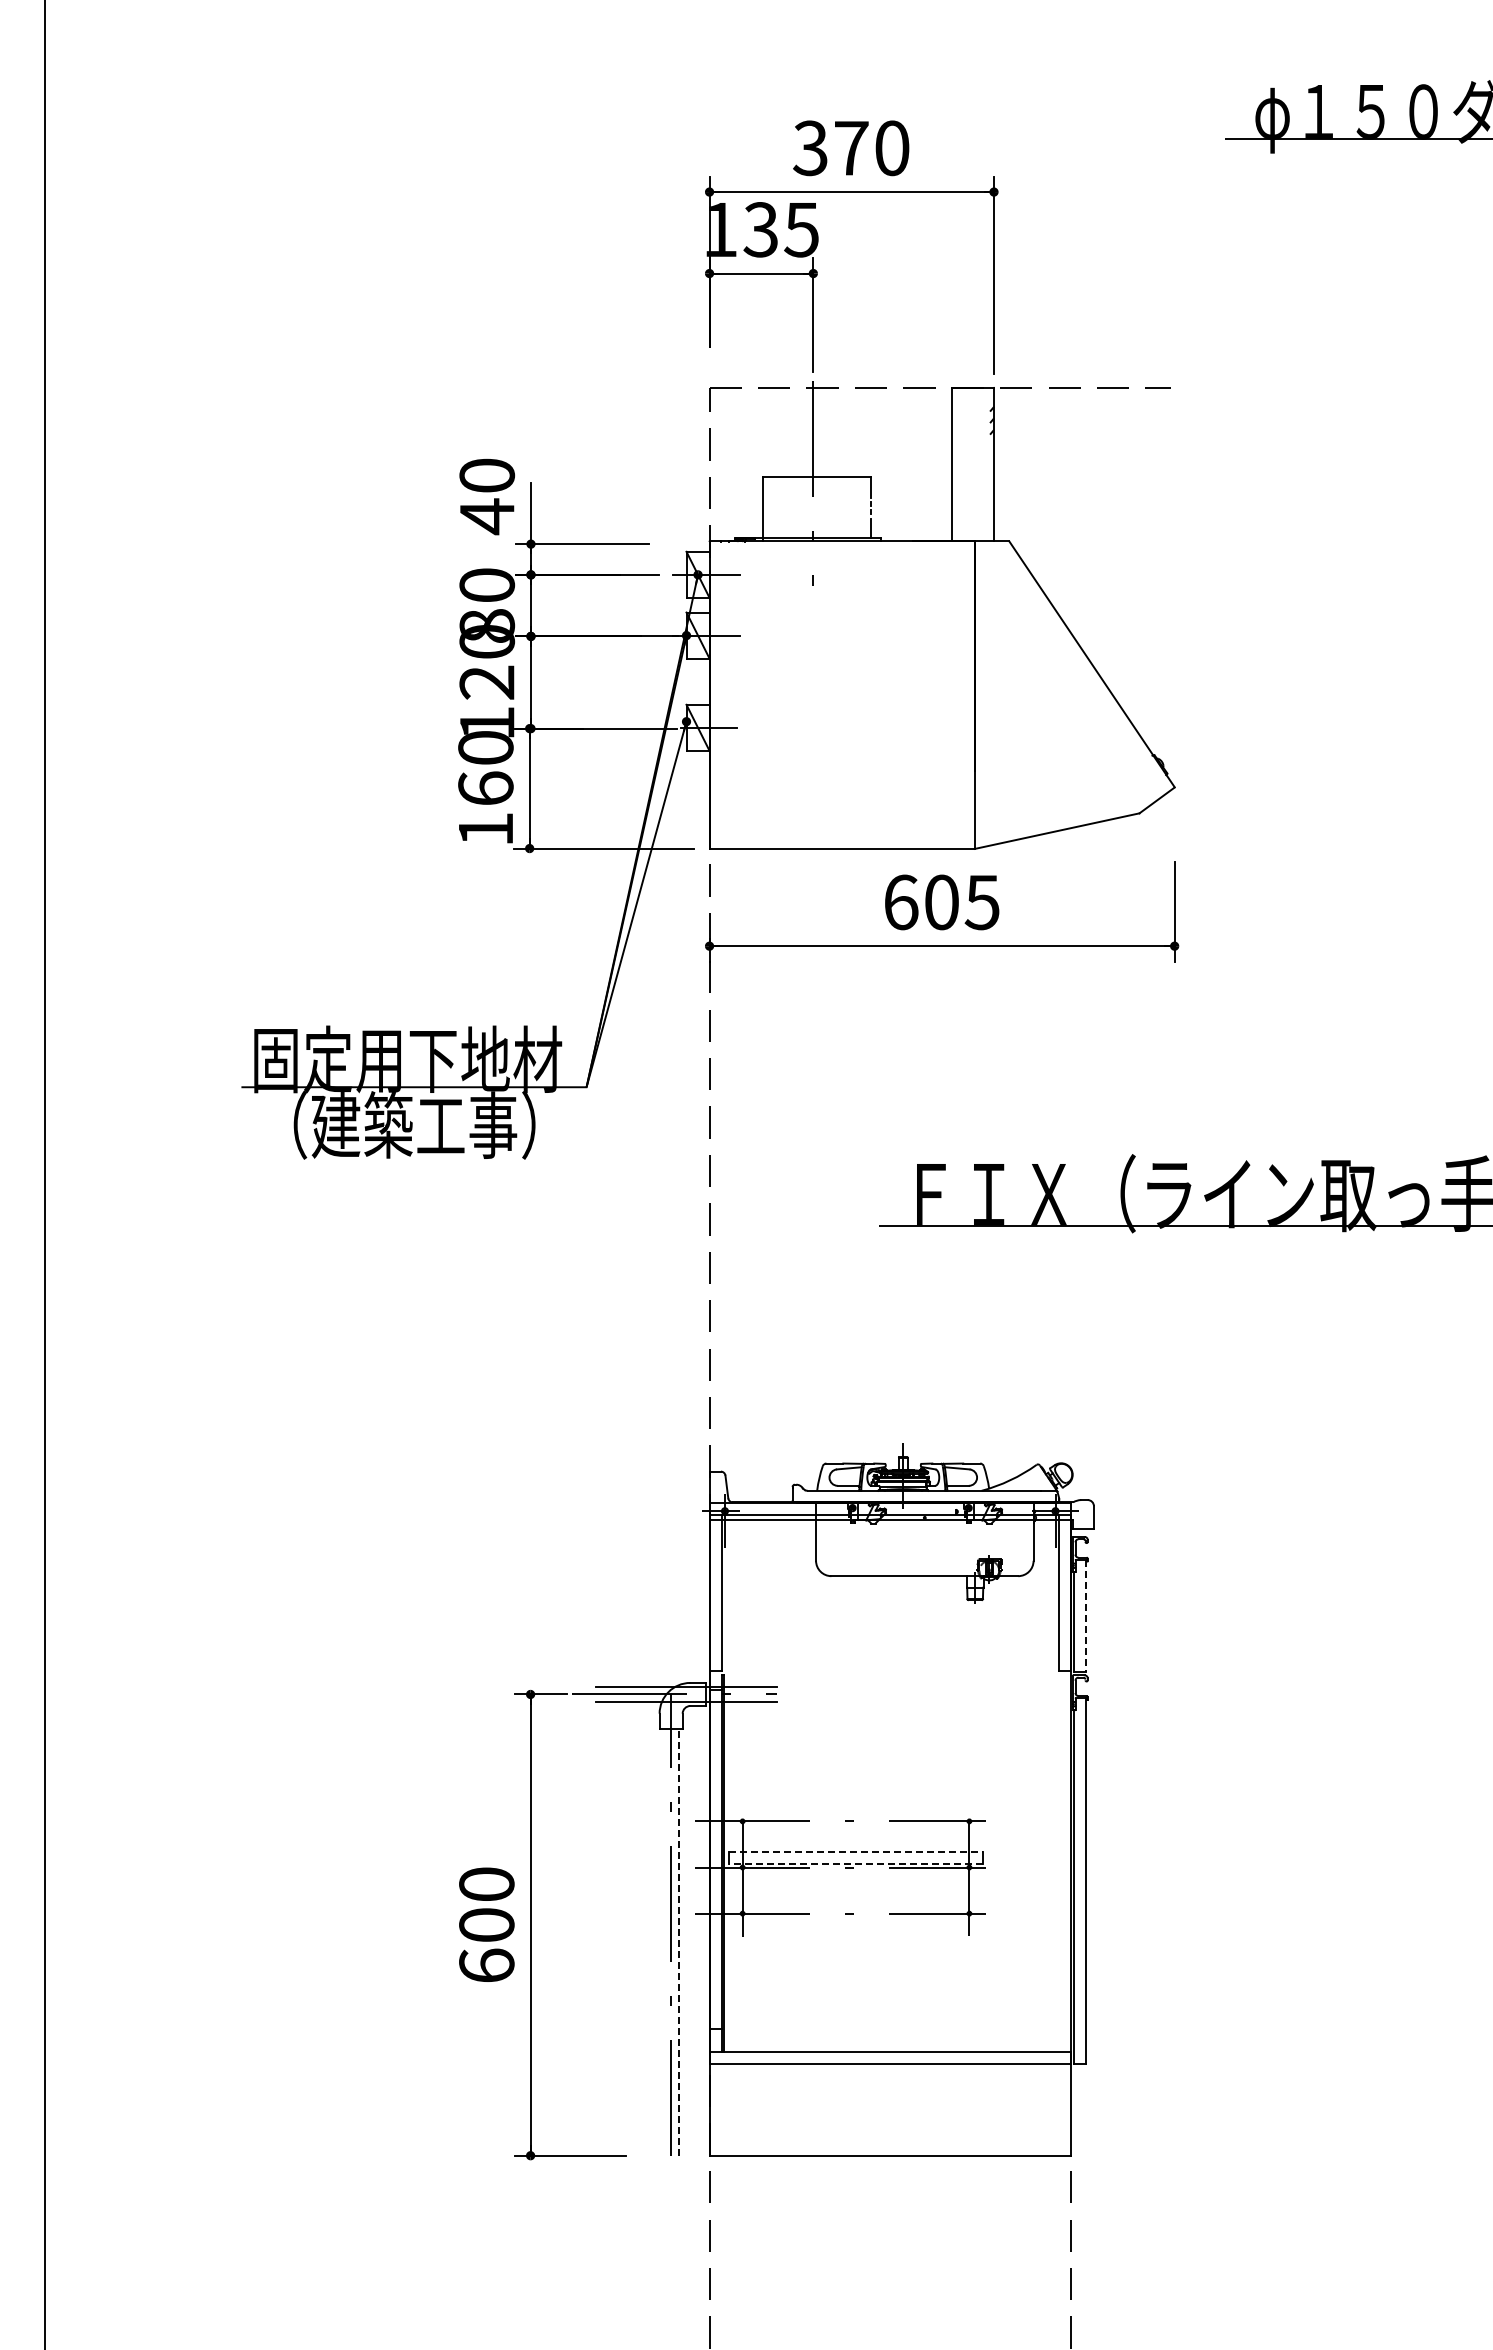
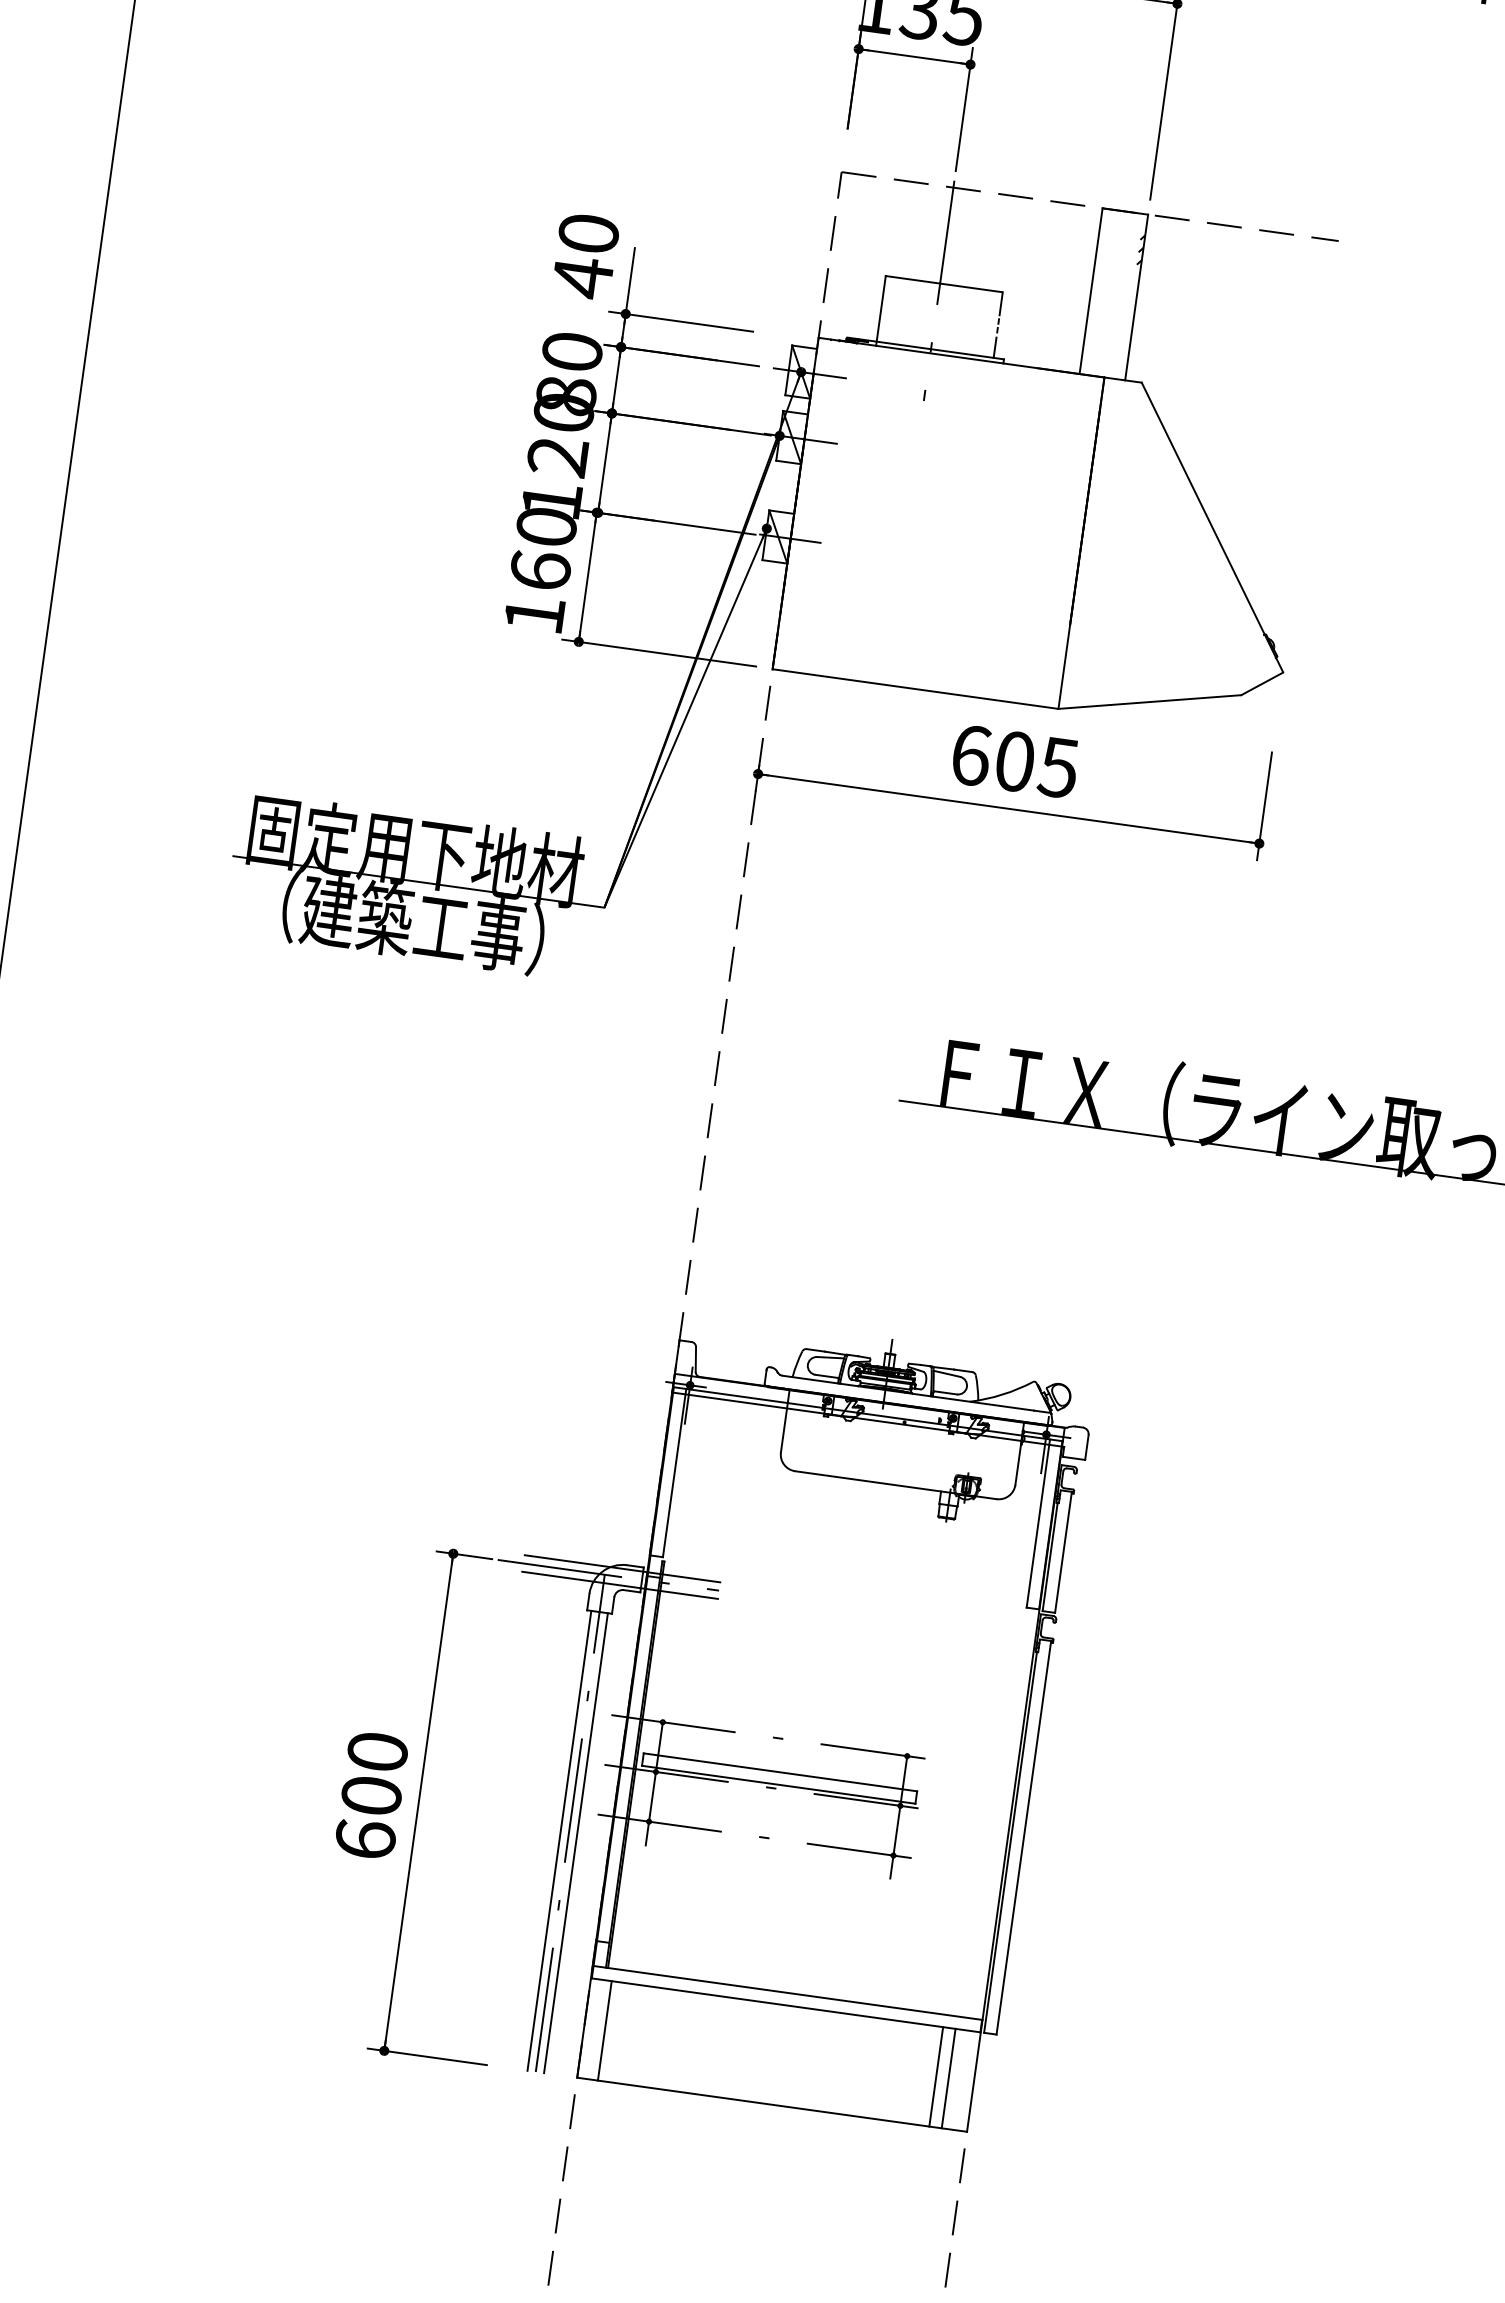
line: (1085, 1616) -> (1063, 1552), dashed -> solid
line: (856, 1852) -> (780, 1772), dashed -> solid
line: (856, 1863) -> (779, 1784), dashed -> solid
line: (678, 1941) -> (575, 1842), dashed -> solid
line: (663, 1942) -> (559, 1840), added
line: (728, 2109) -> (604, 2030), added
line: (1036, 2109) -> (936, 2076), added
line: (1047, 2109) -> (948, 2078), added

